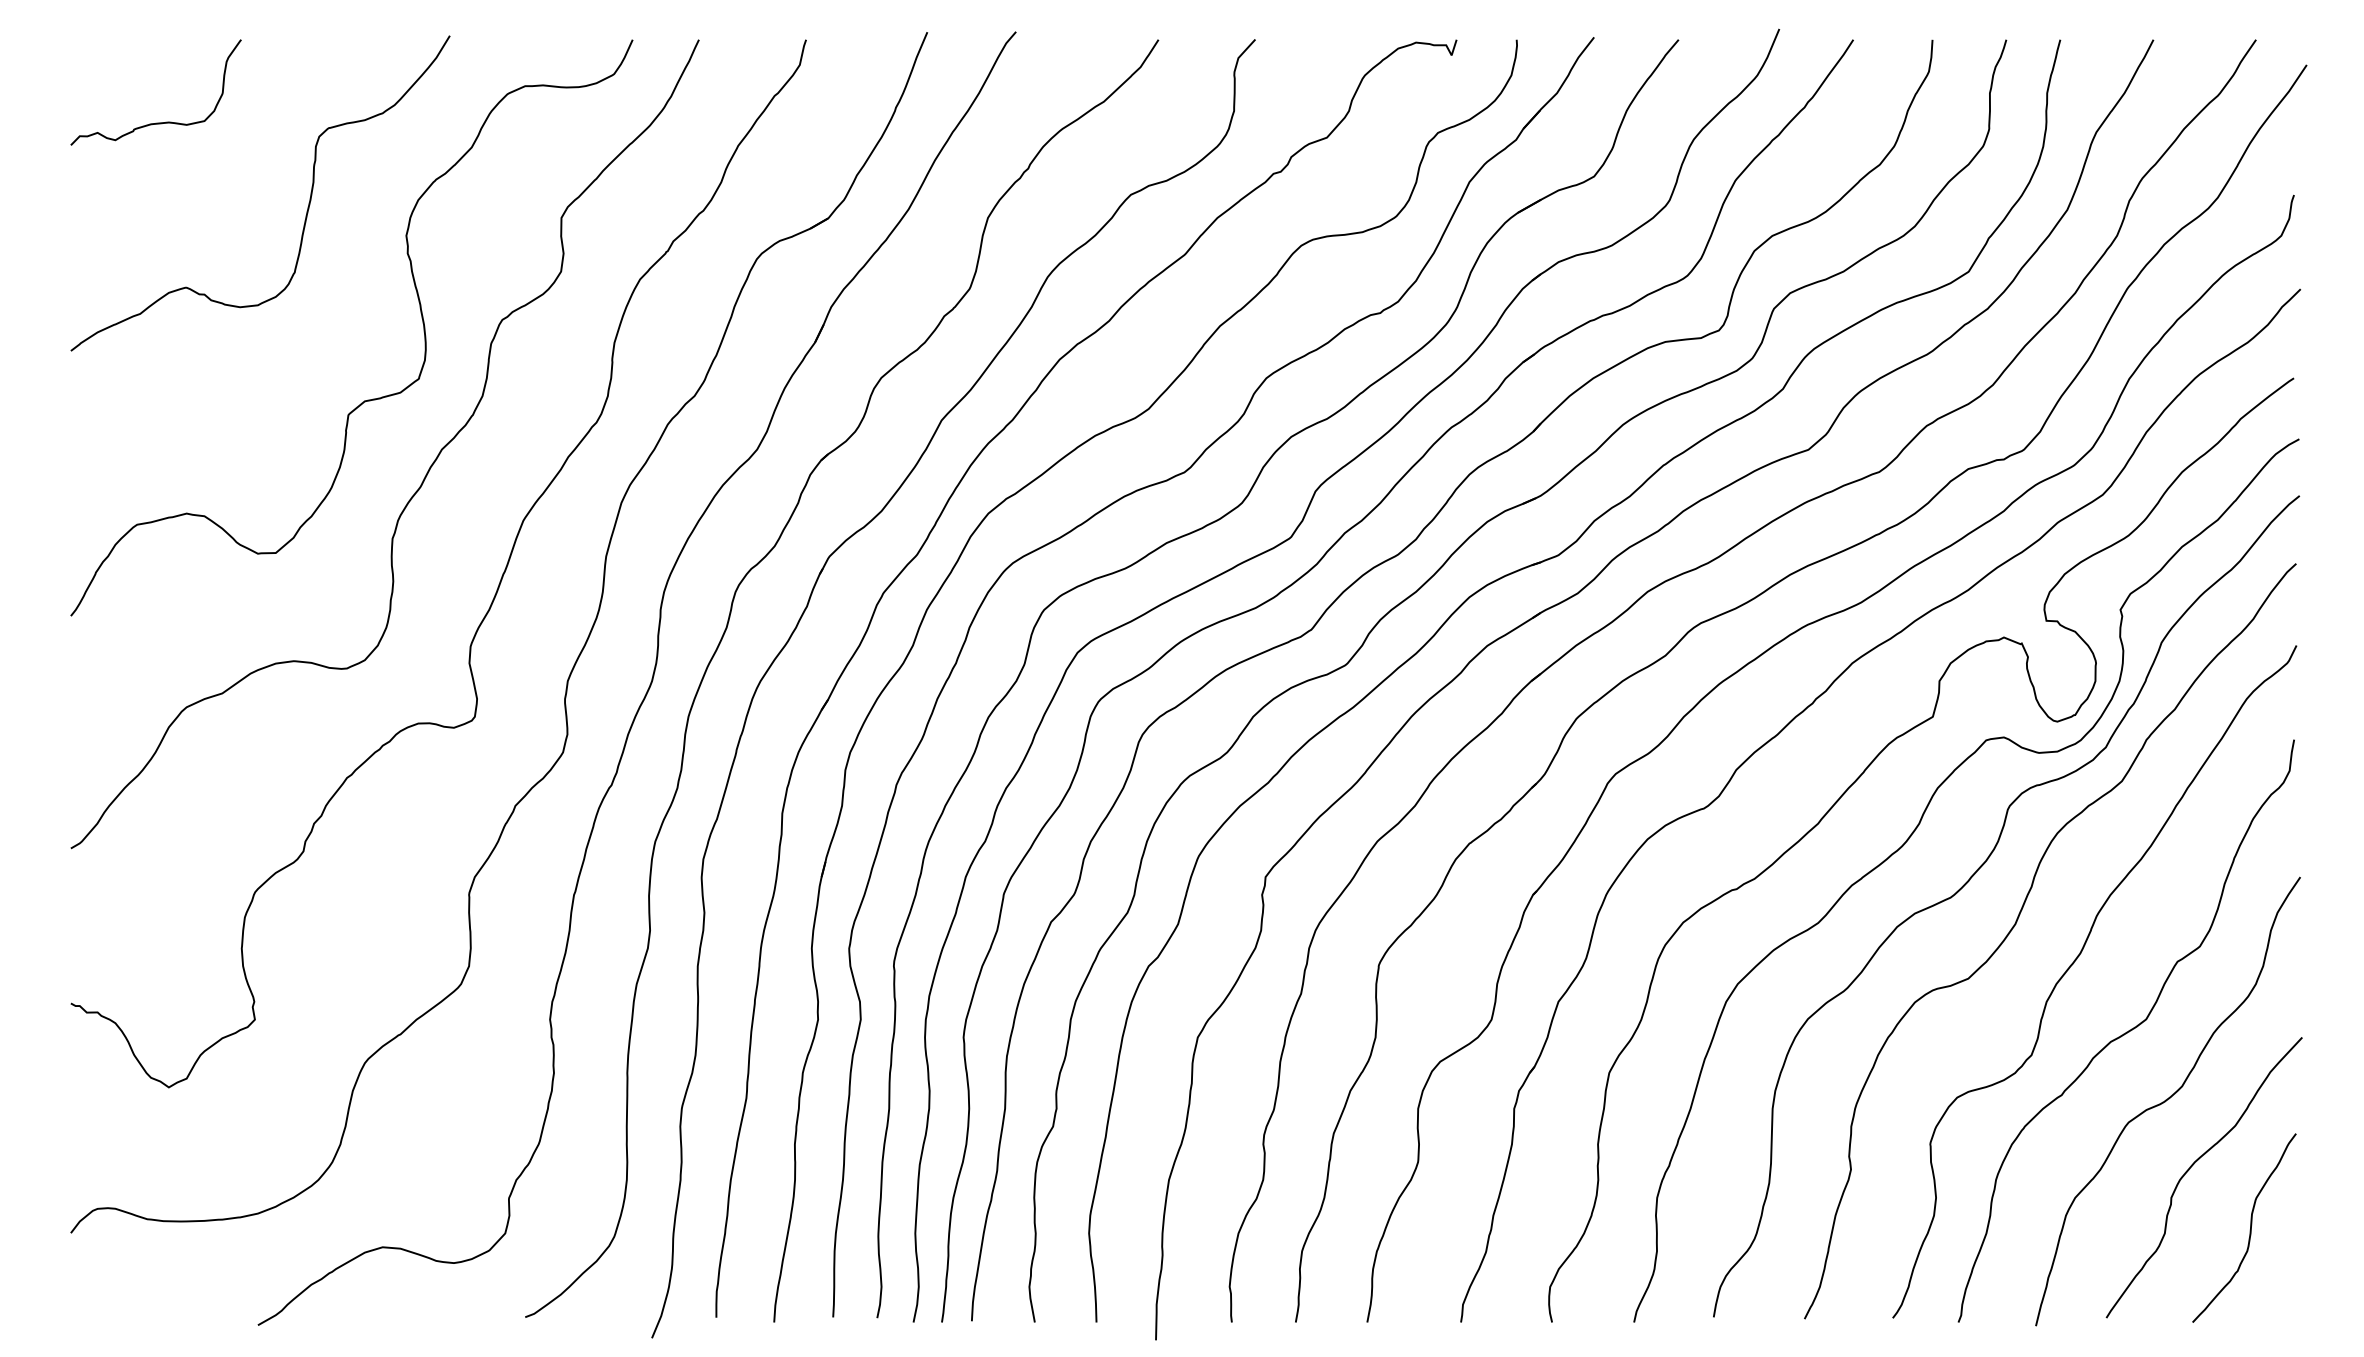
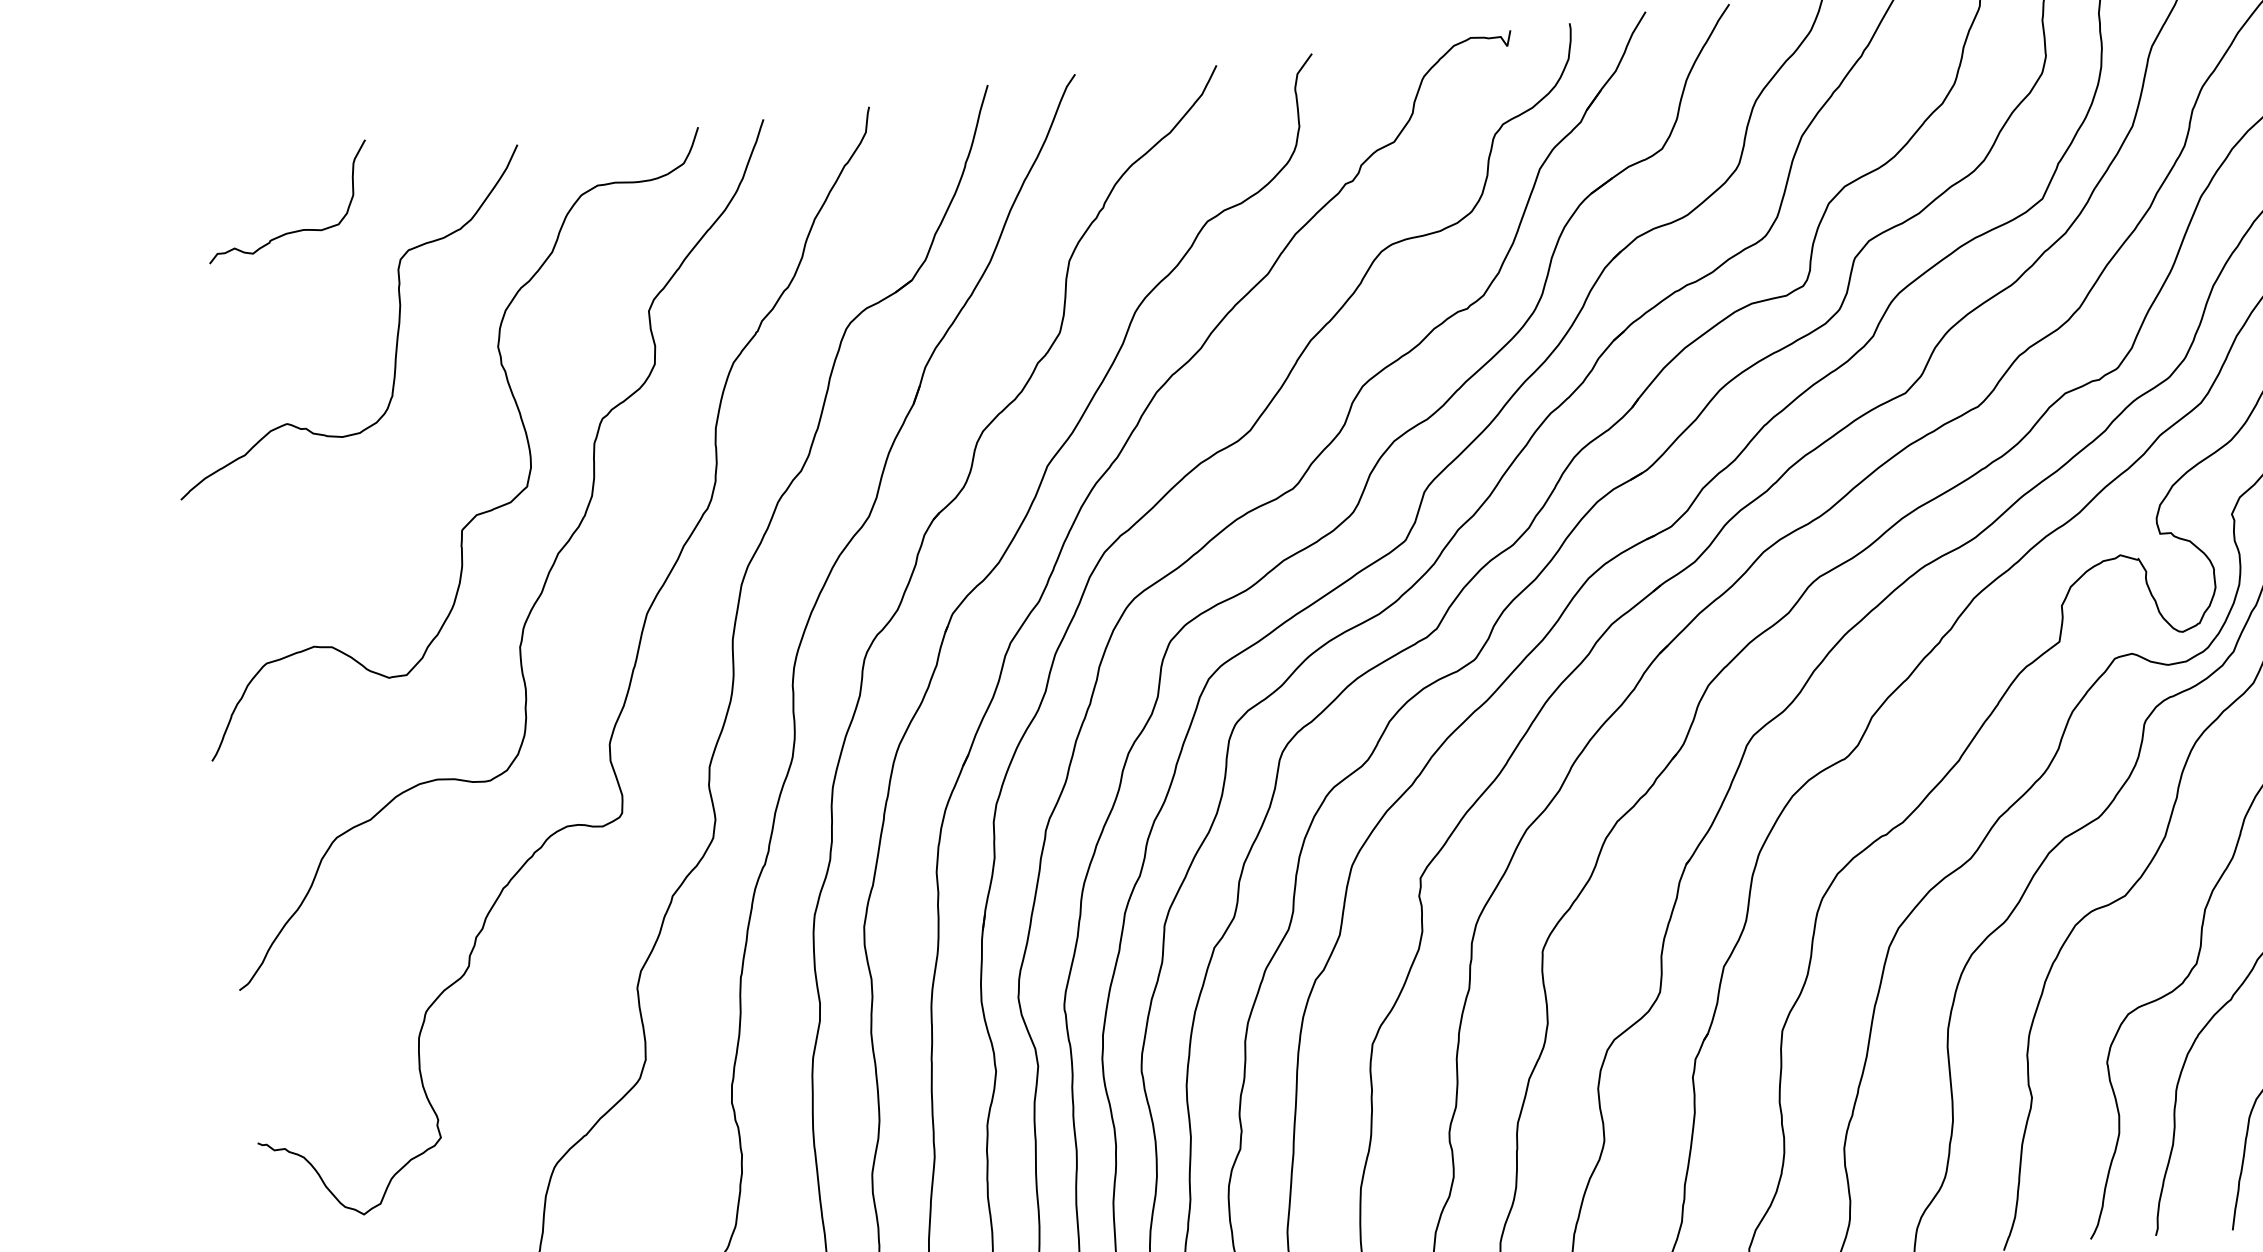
curve: (156, 122) -> (291, 231), moved

